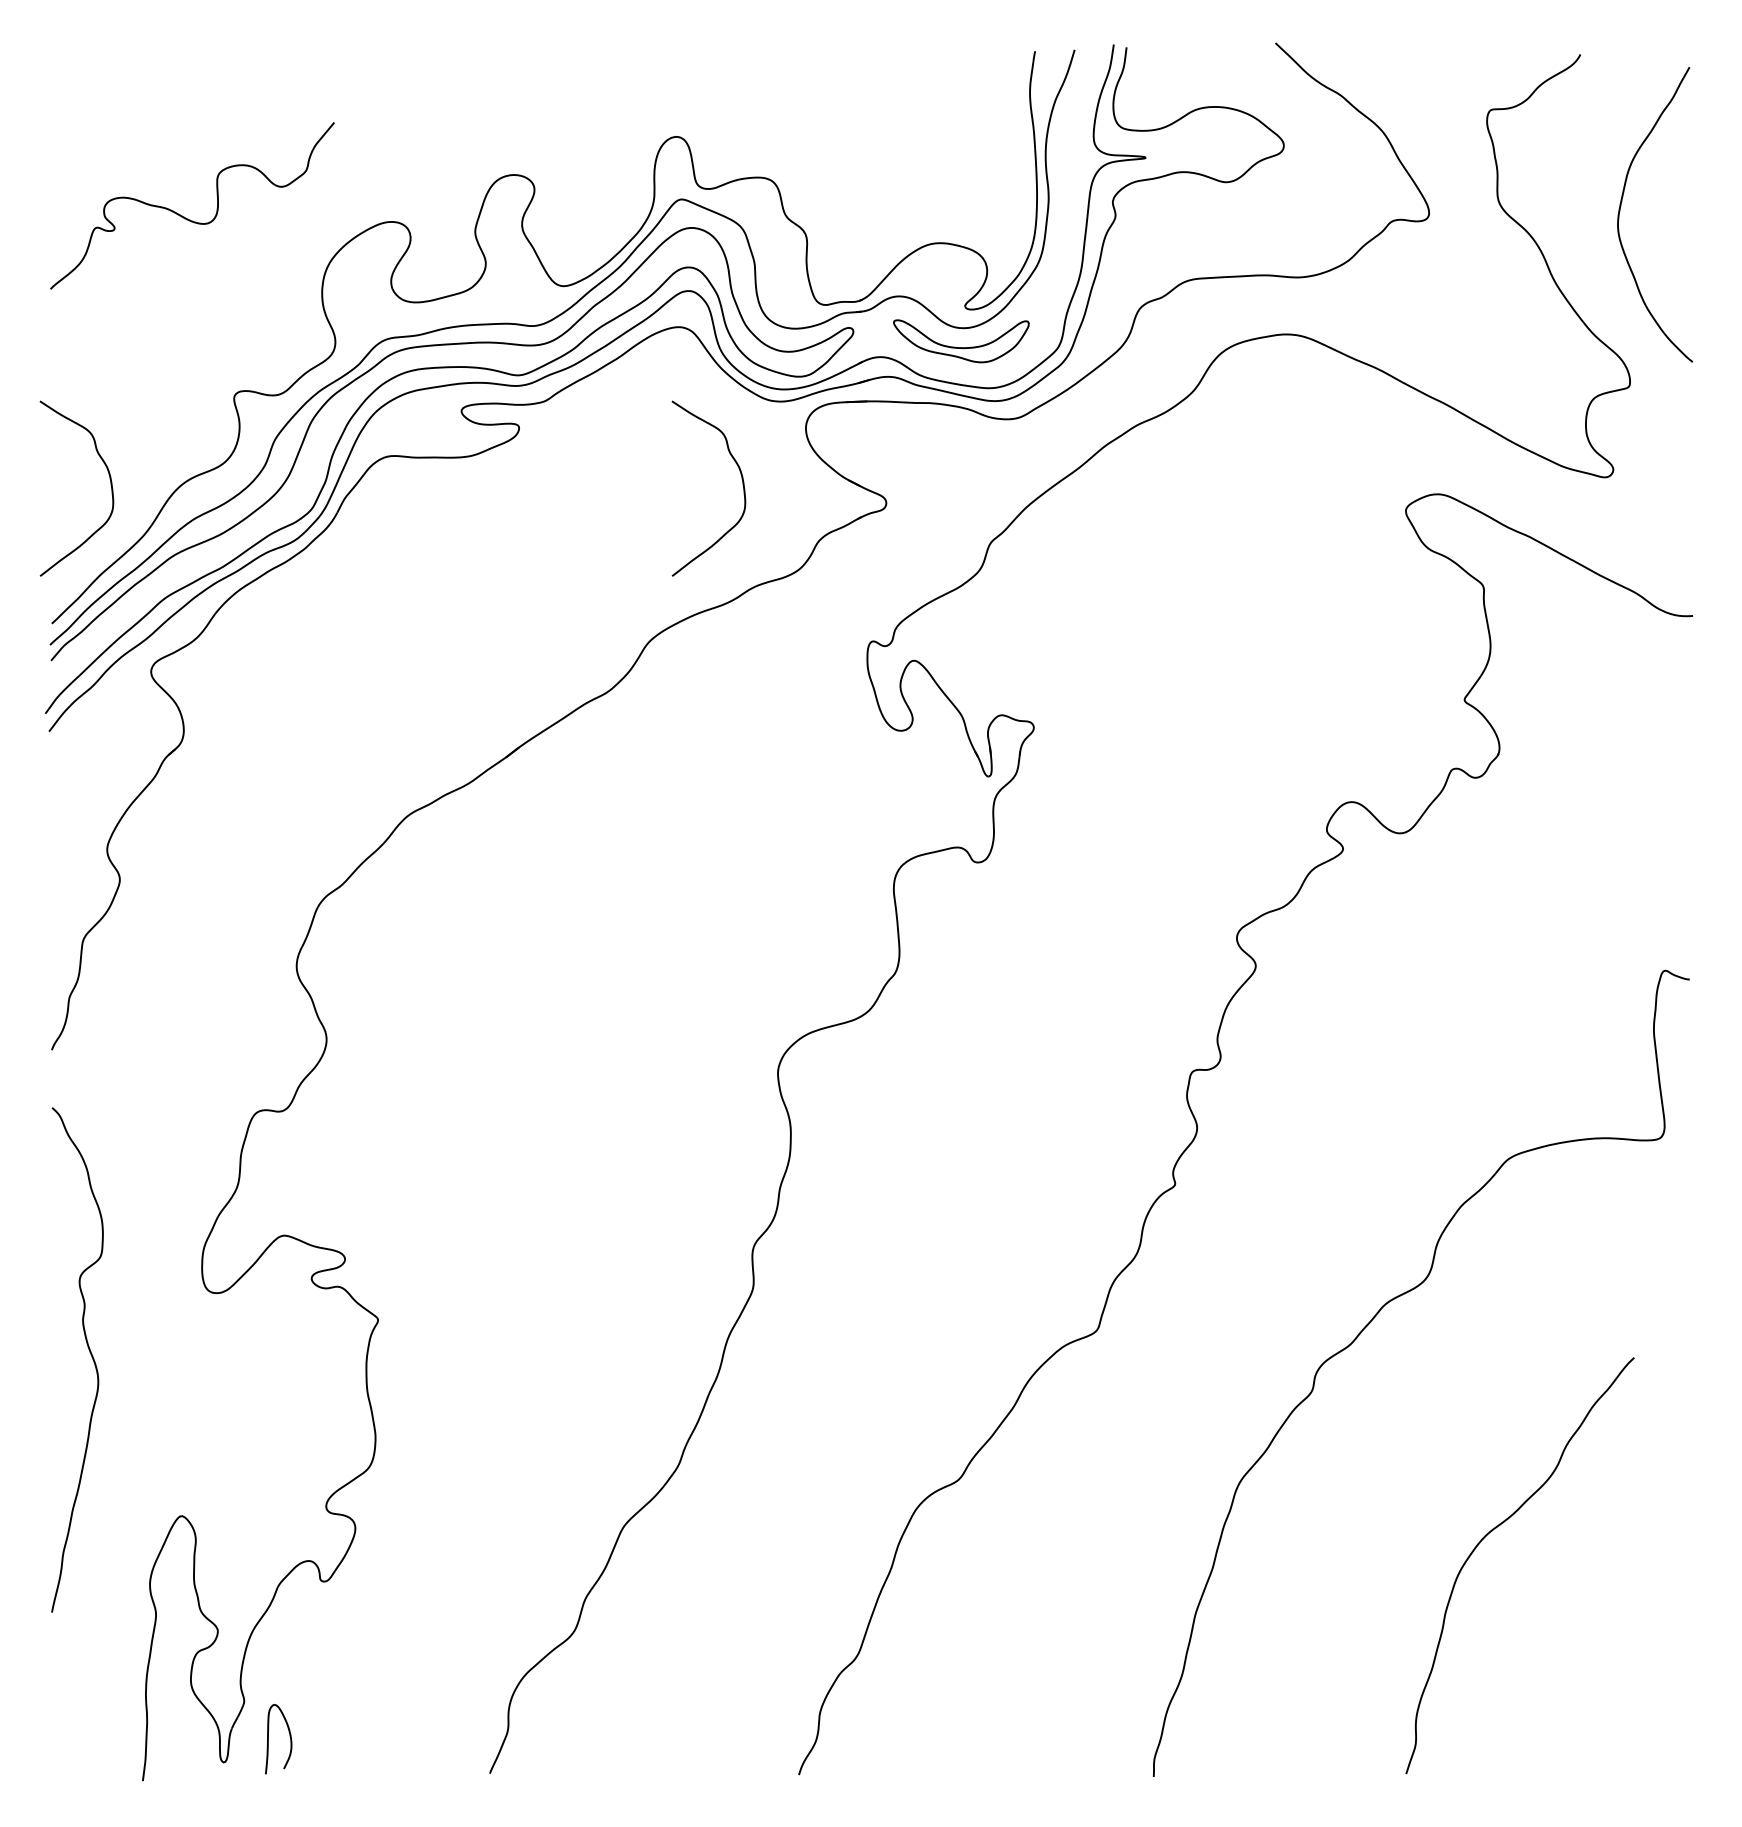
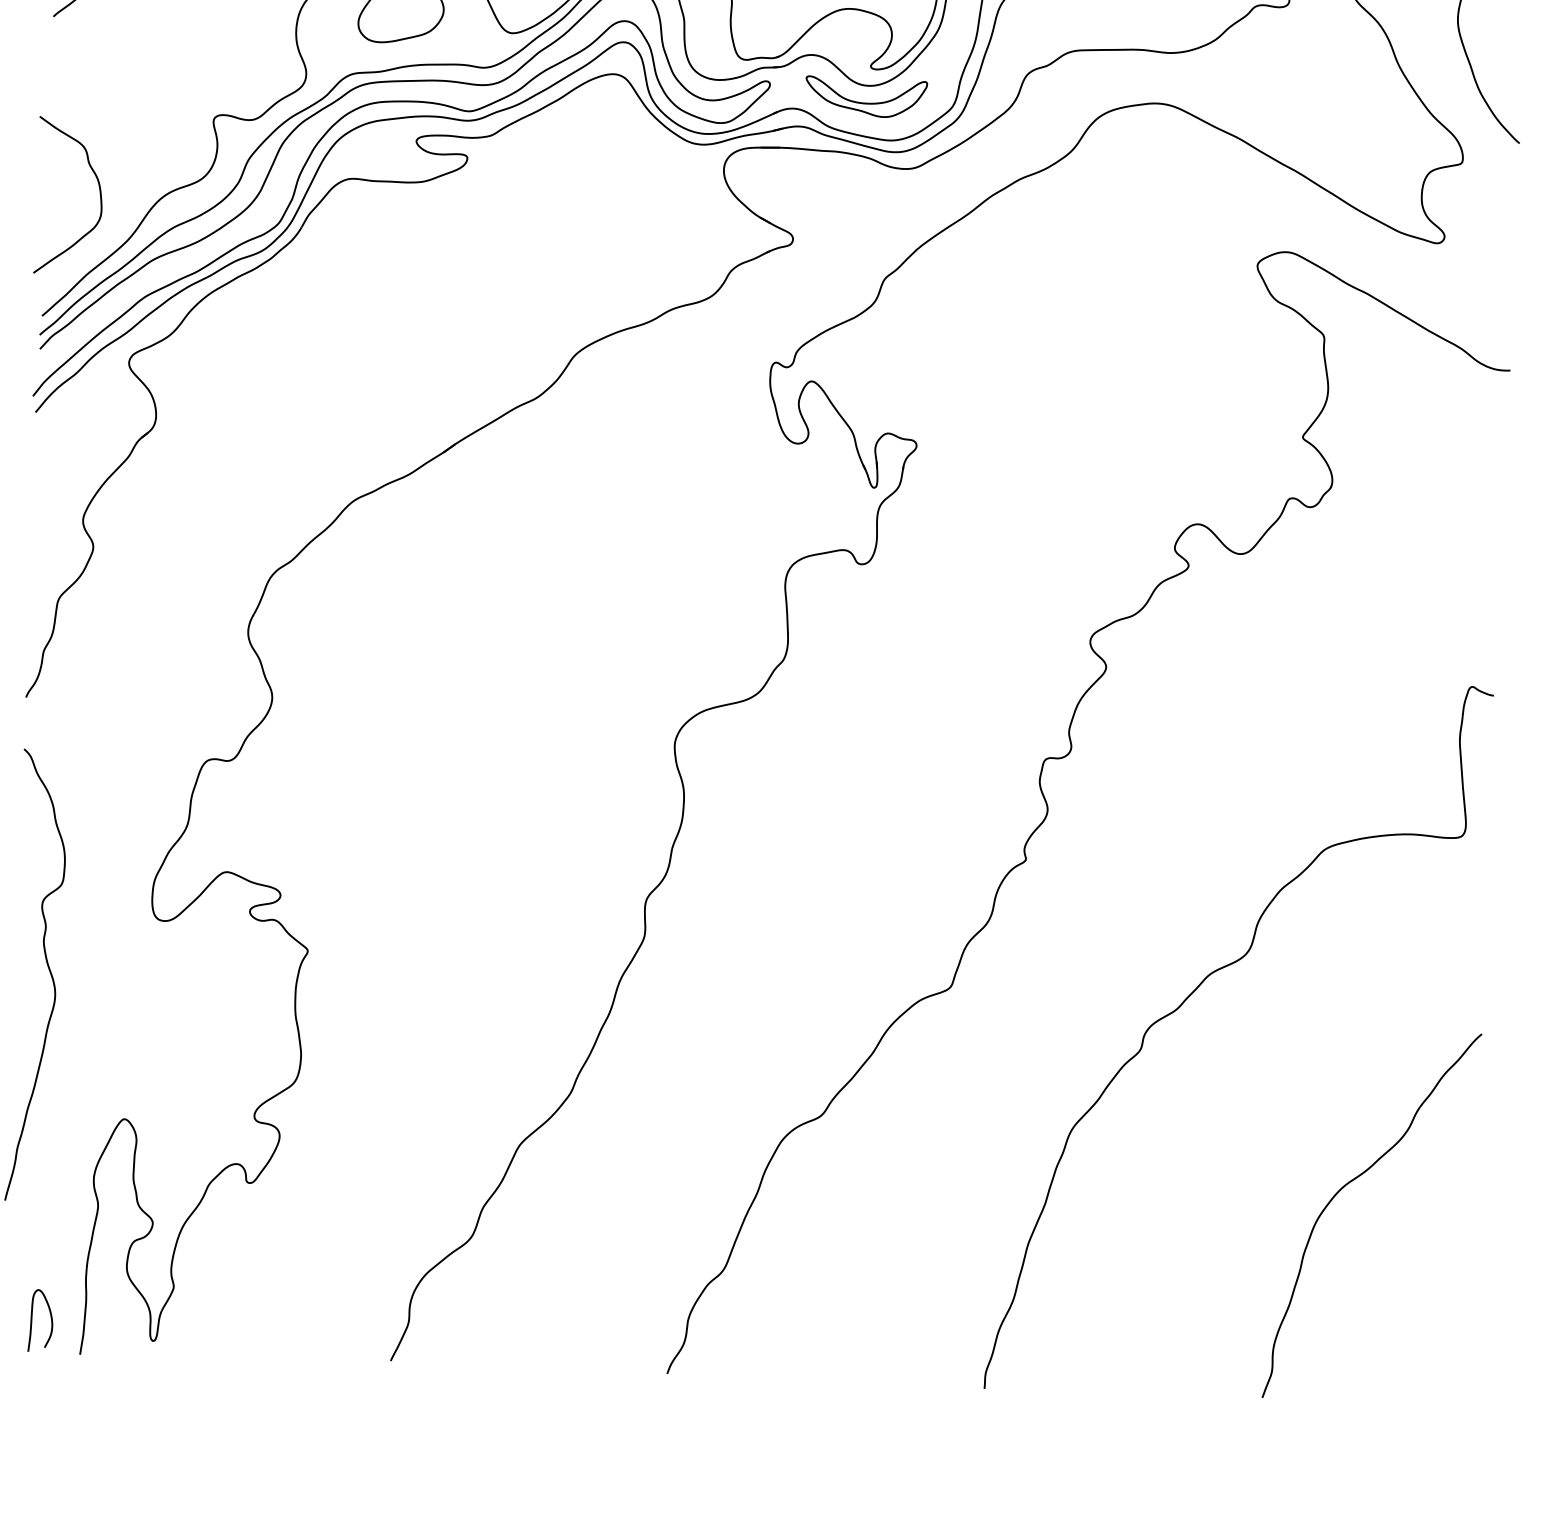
curve: (742, 485) -> (665, 218), removed
curve: (1491, 1532) -> (1347, 1185), moved
curve: (268, 1739) -> (31, 1320), moved

